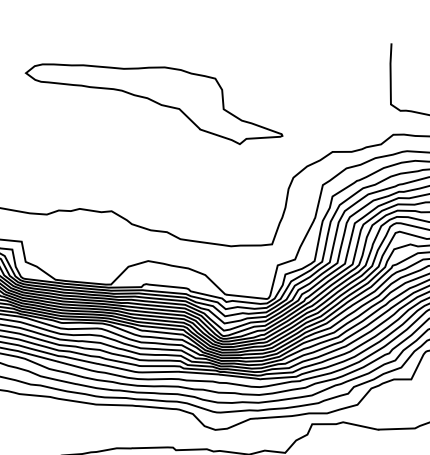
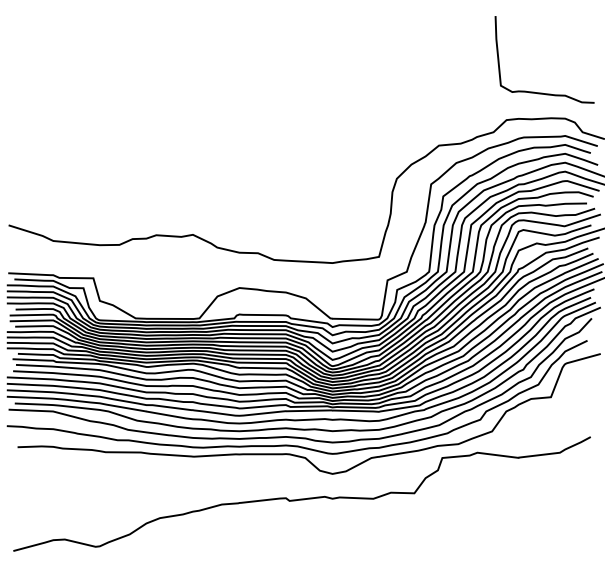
part: (154, 101) -> (230, 105), removed

